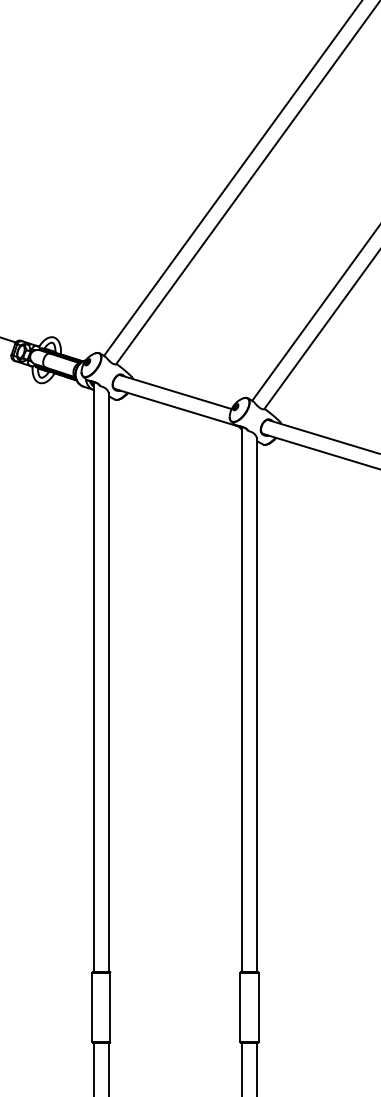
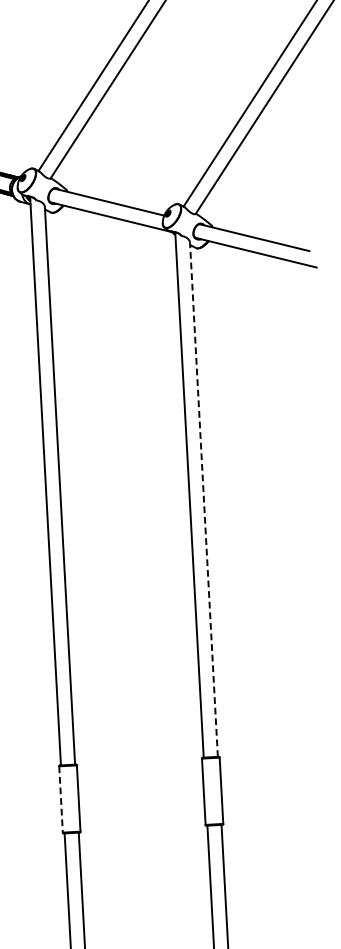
line: (256, 705) -> (203, 499), solid -> dashed
line: (92, 1007) -> (61, 799), solid -> dashed

